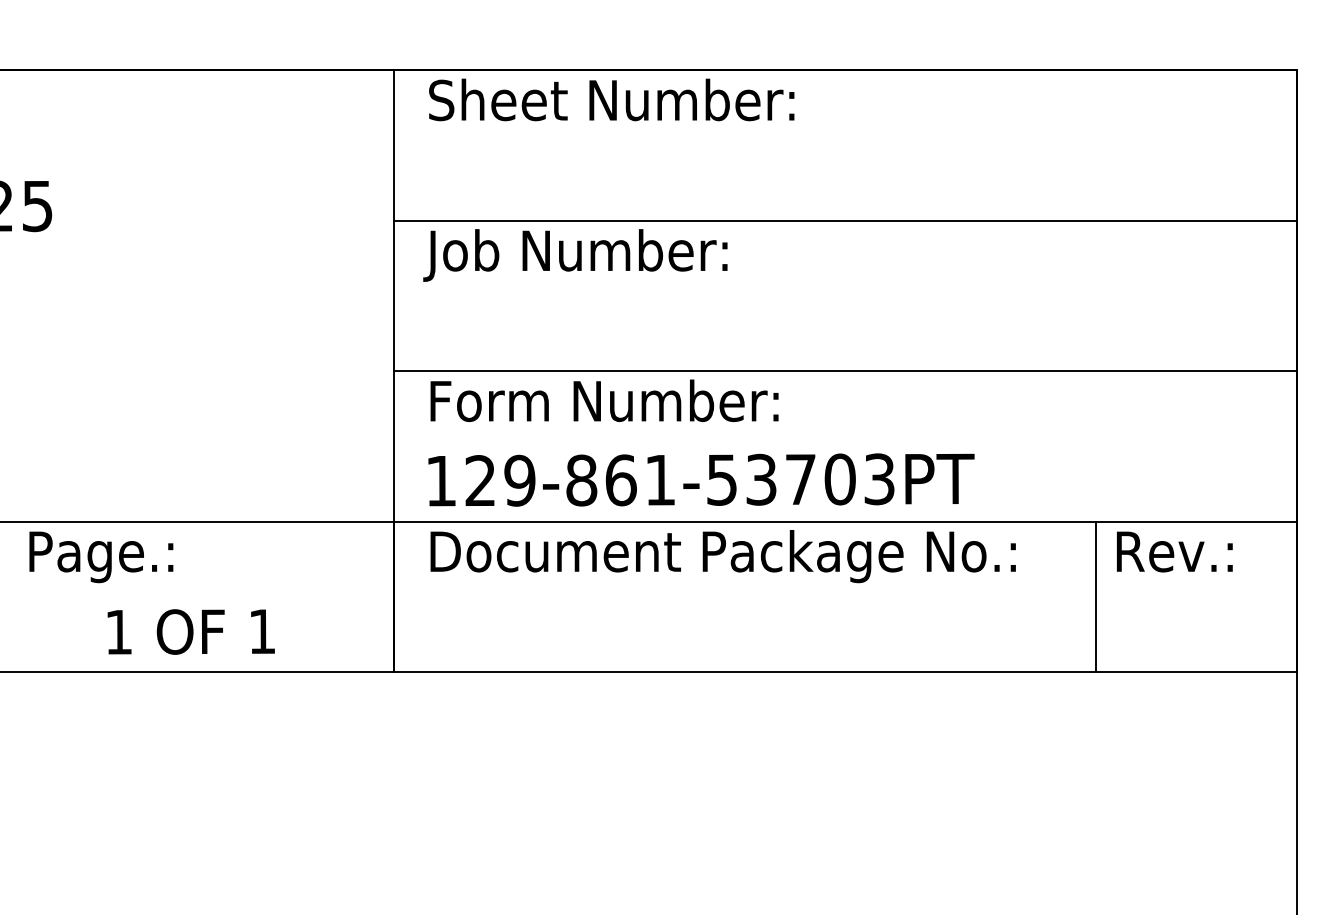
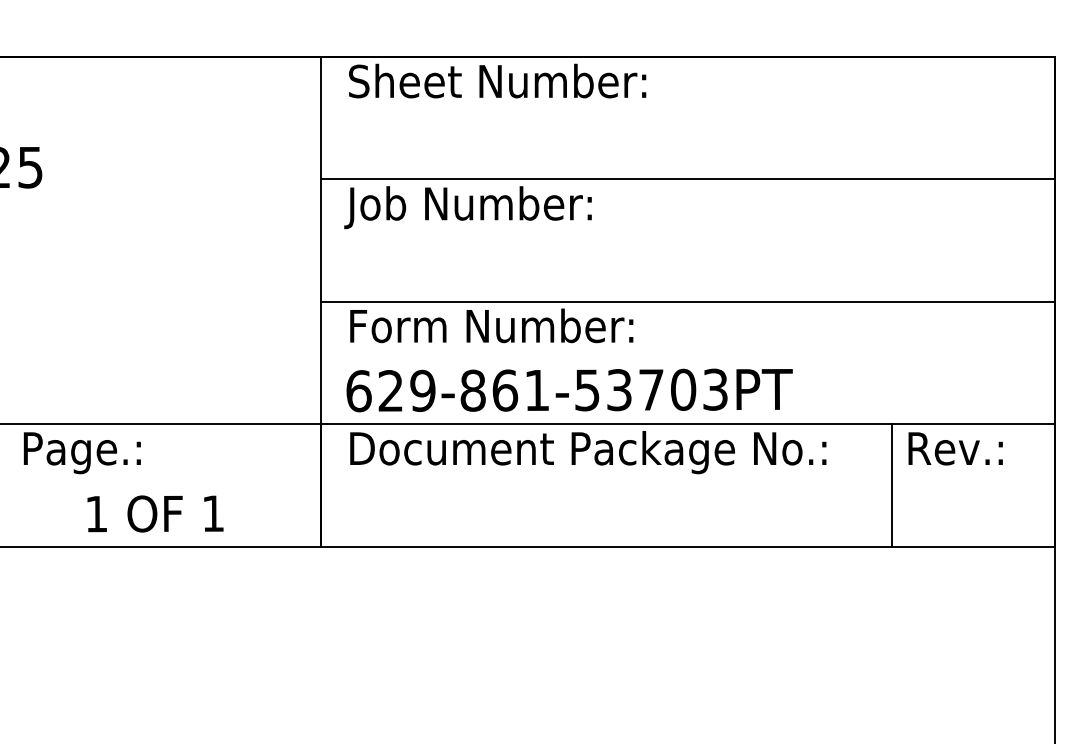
text: (441, 481) -> (359, 391), 129-861-53703PT -> 629-861-53703PT

